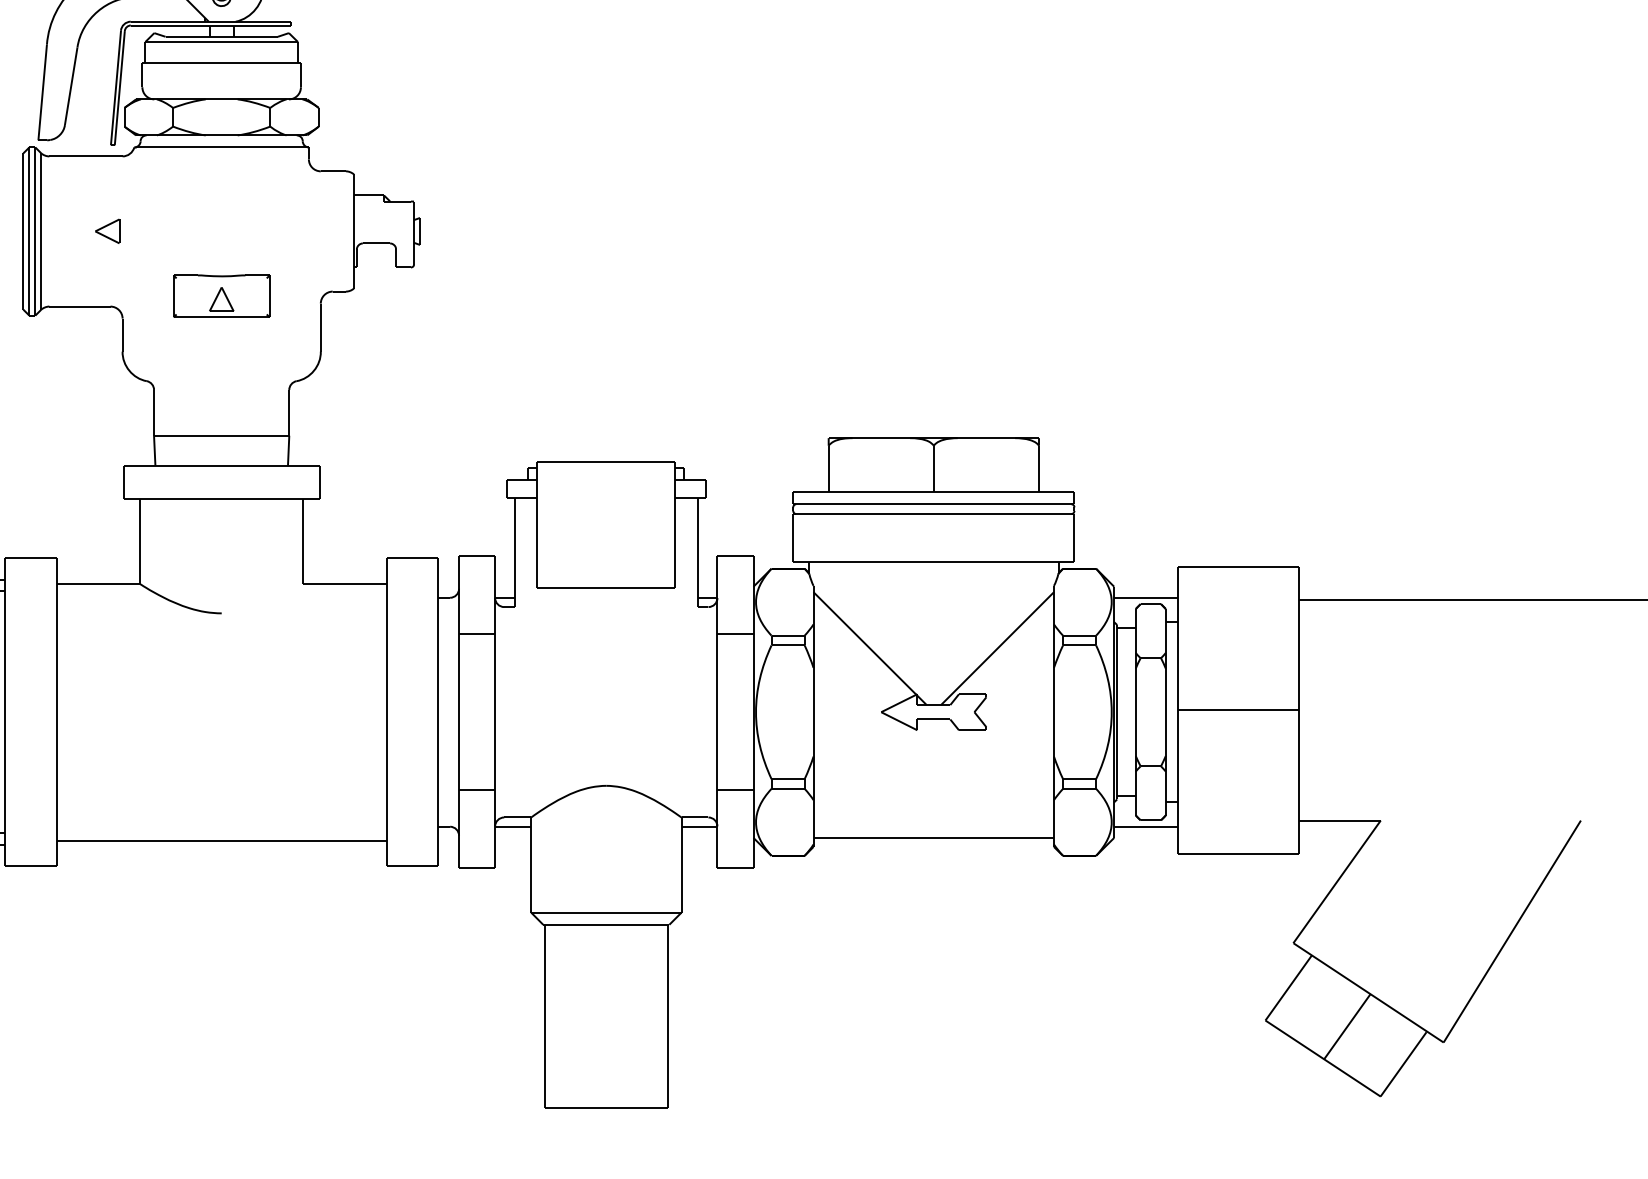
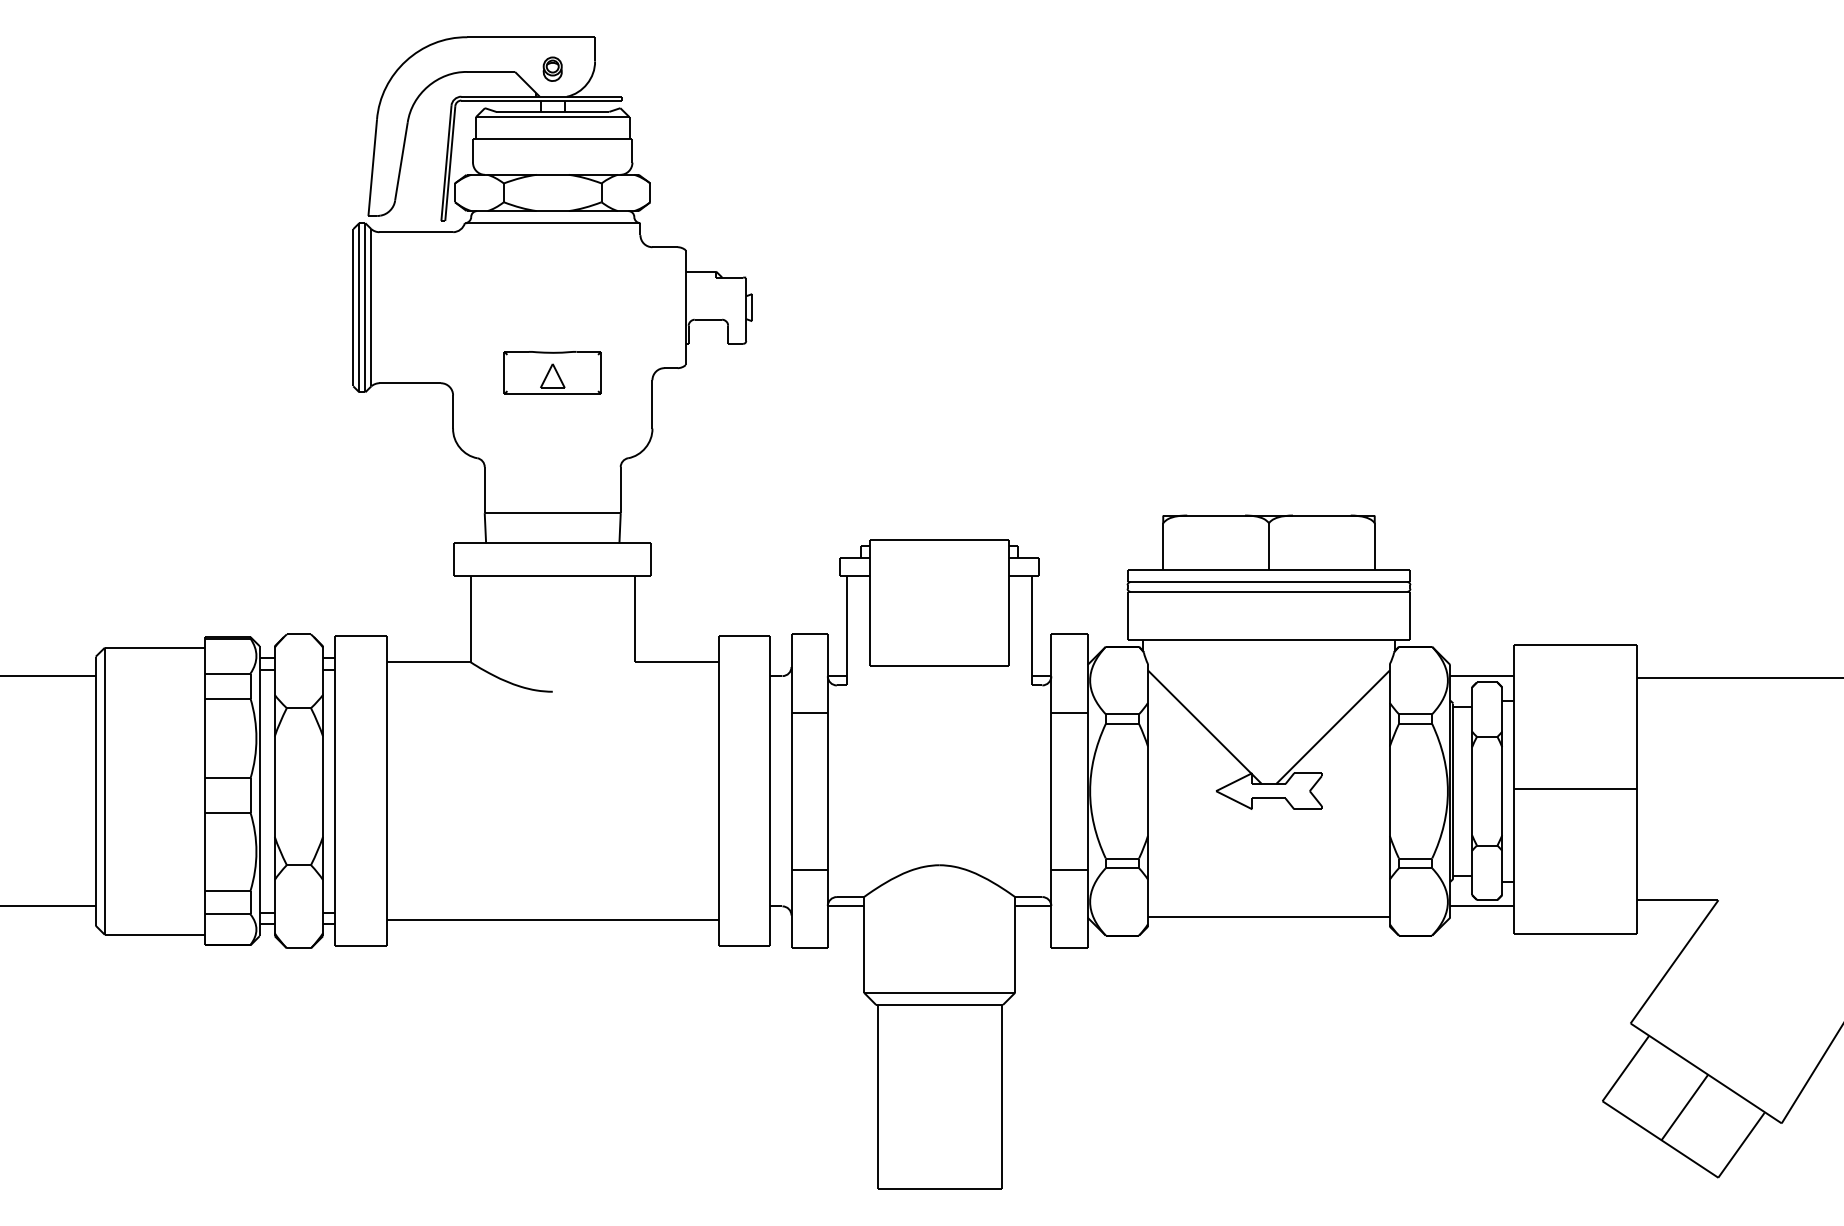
part: (107, 231) -> (437, 307), removed

